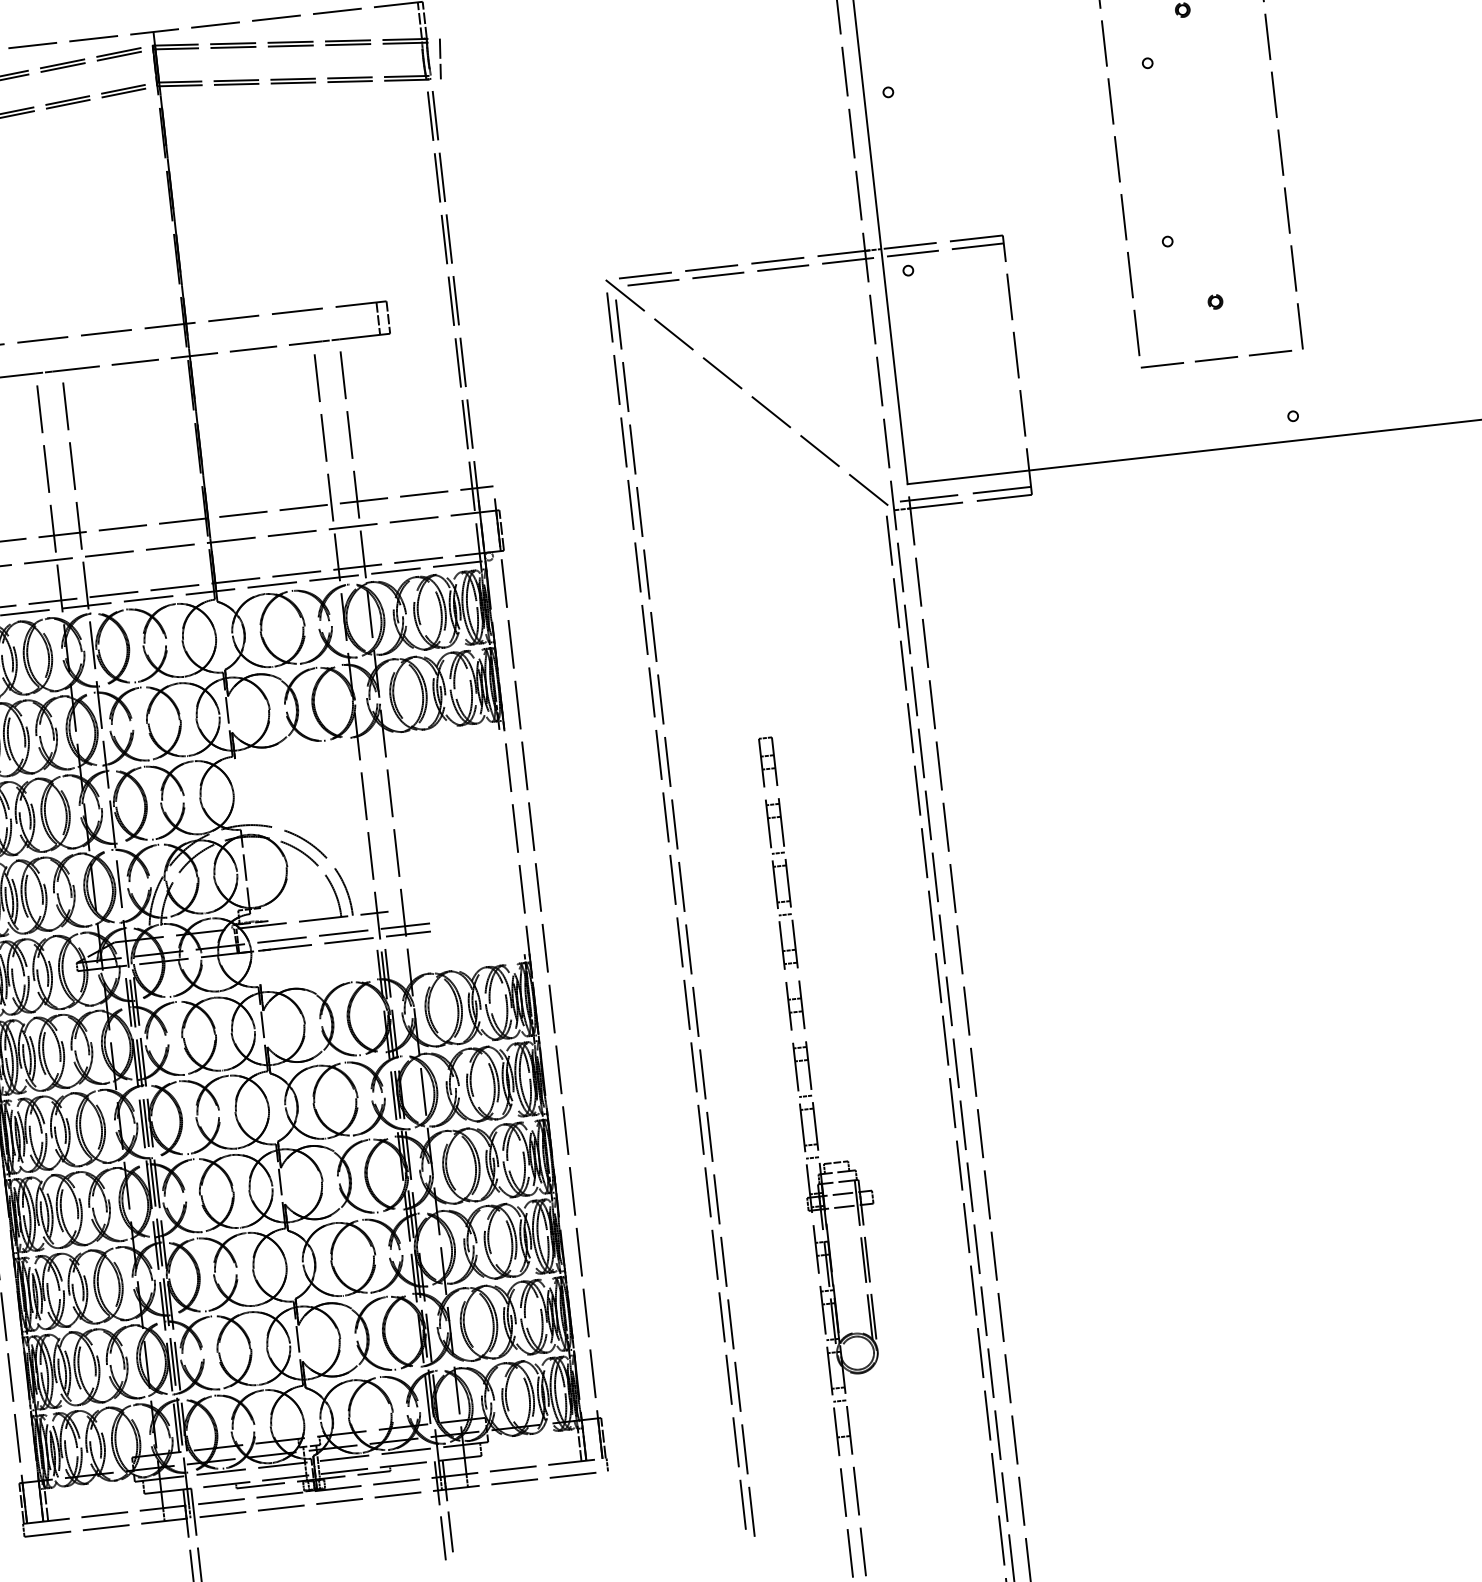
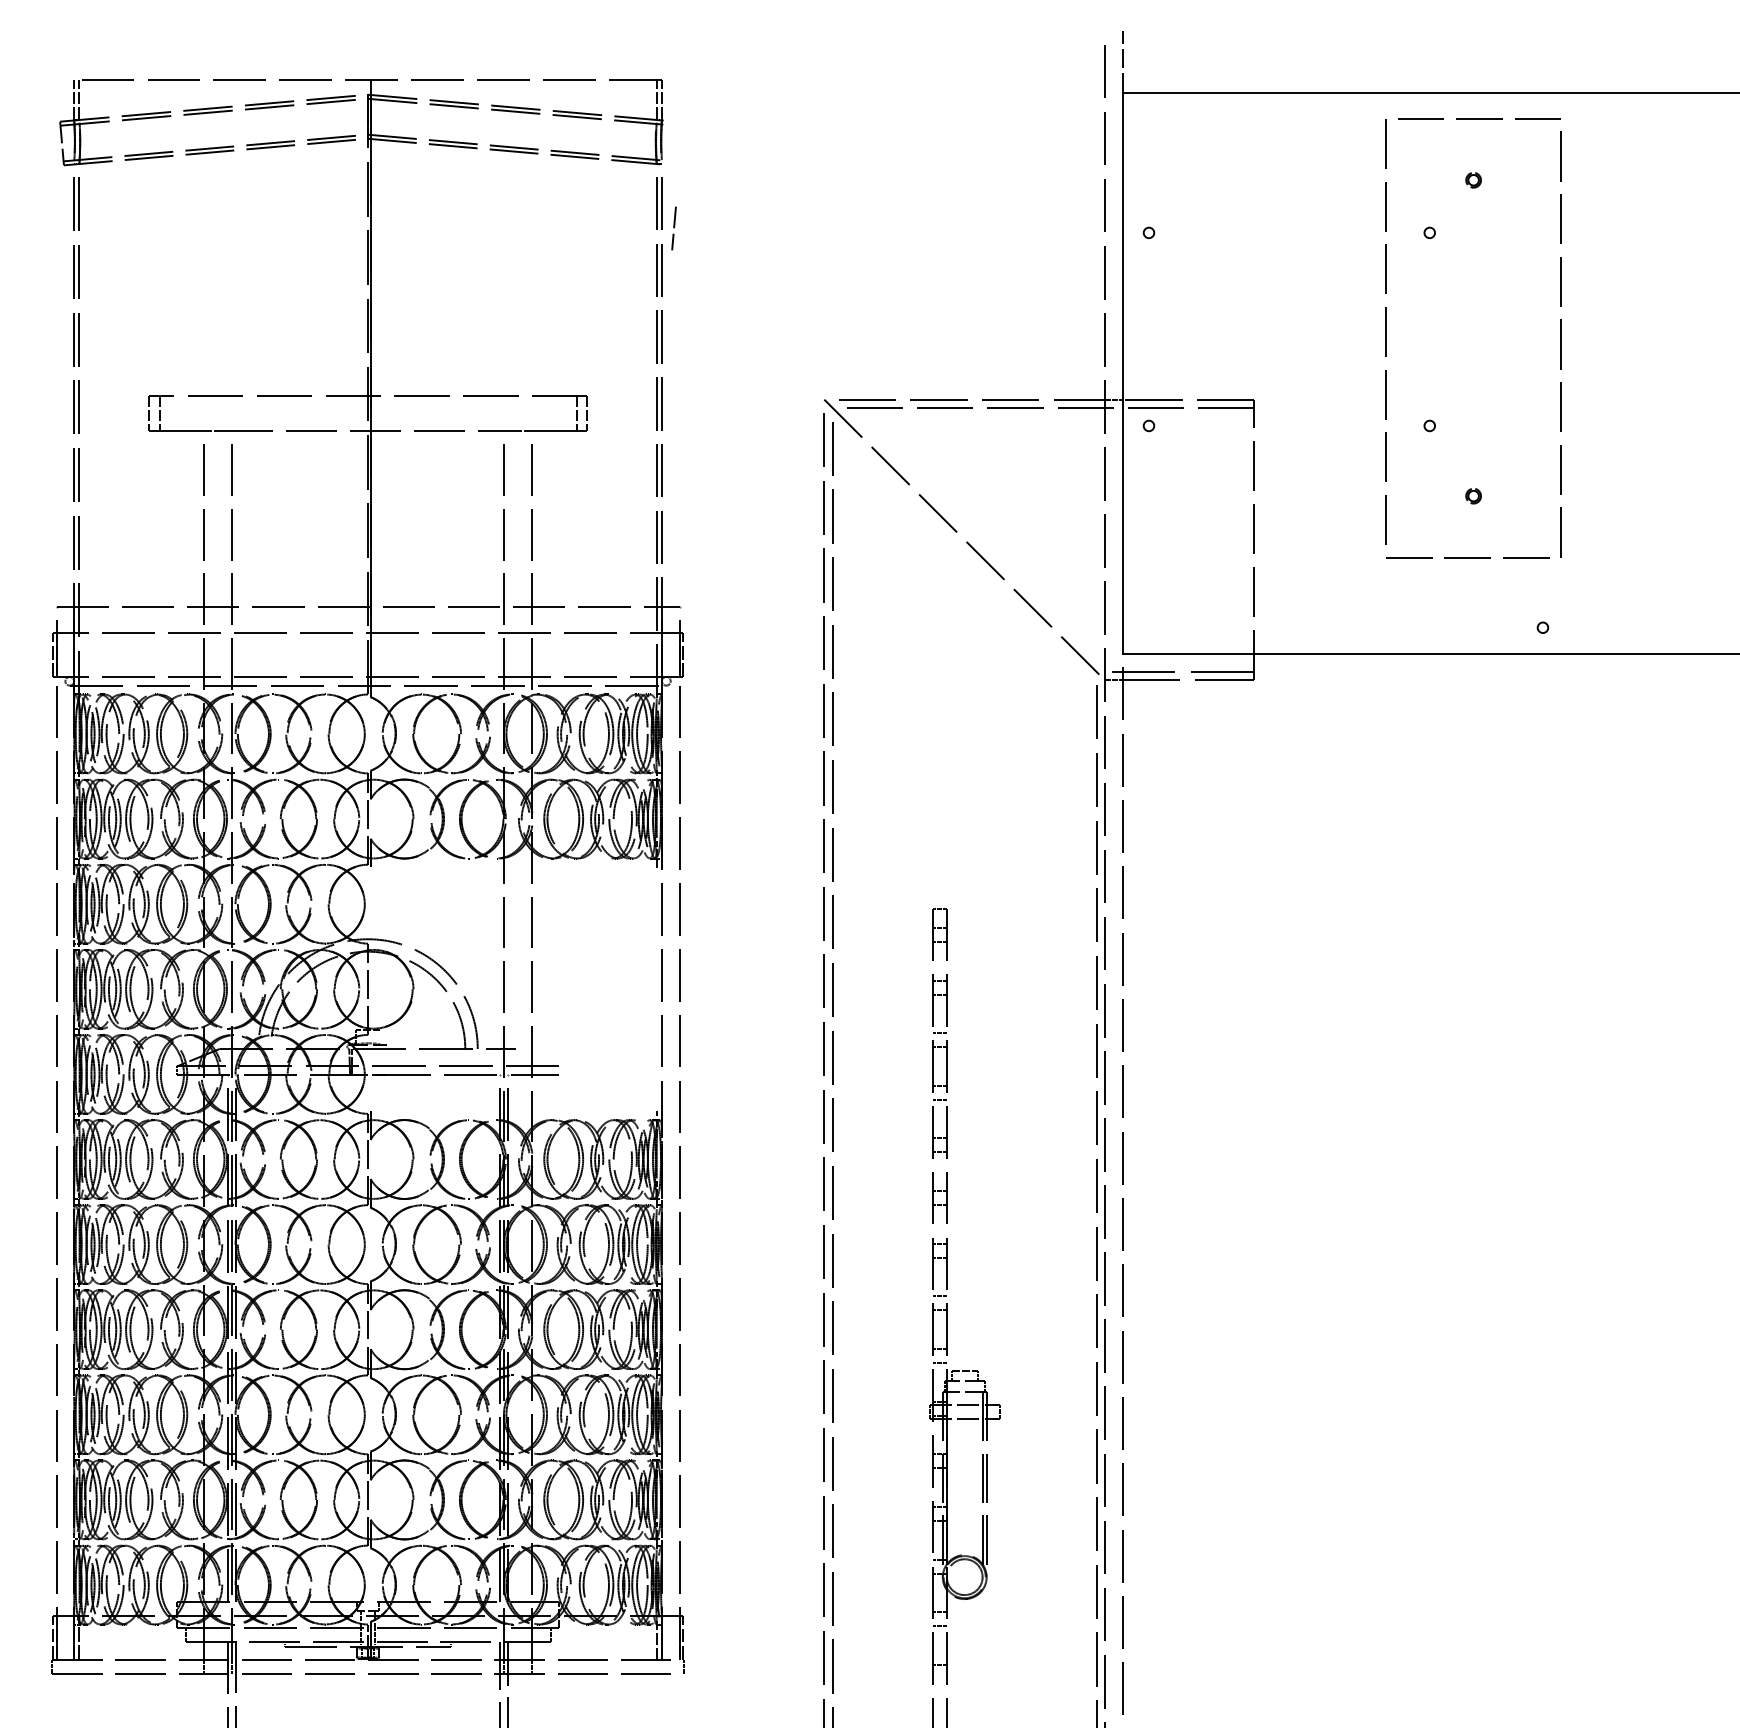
line: (439, 59) -> (673, 228), moved

